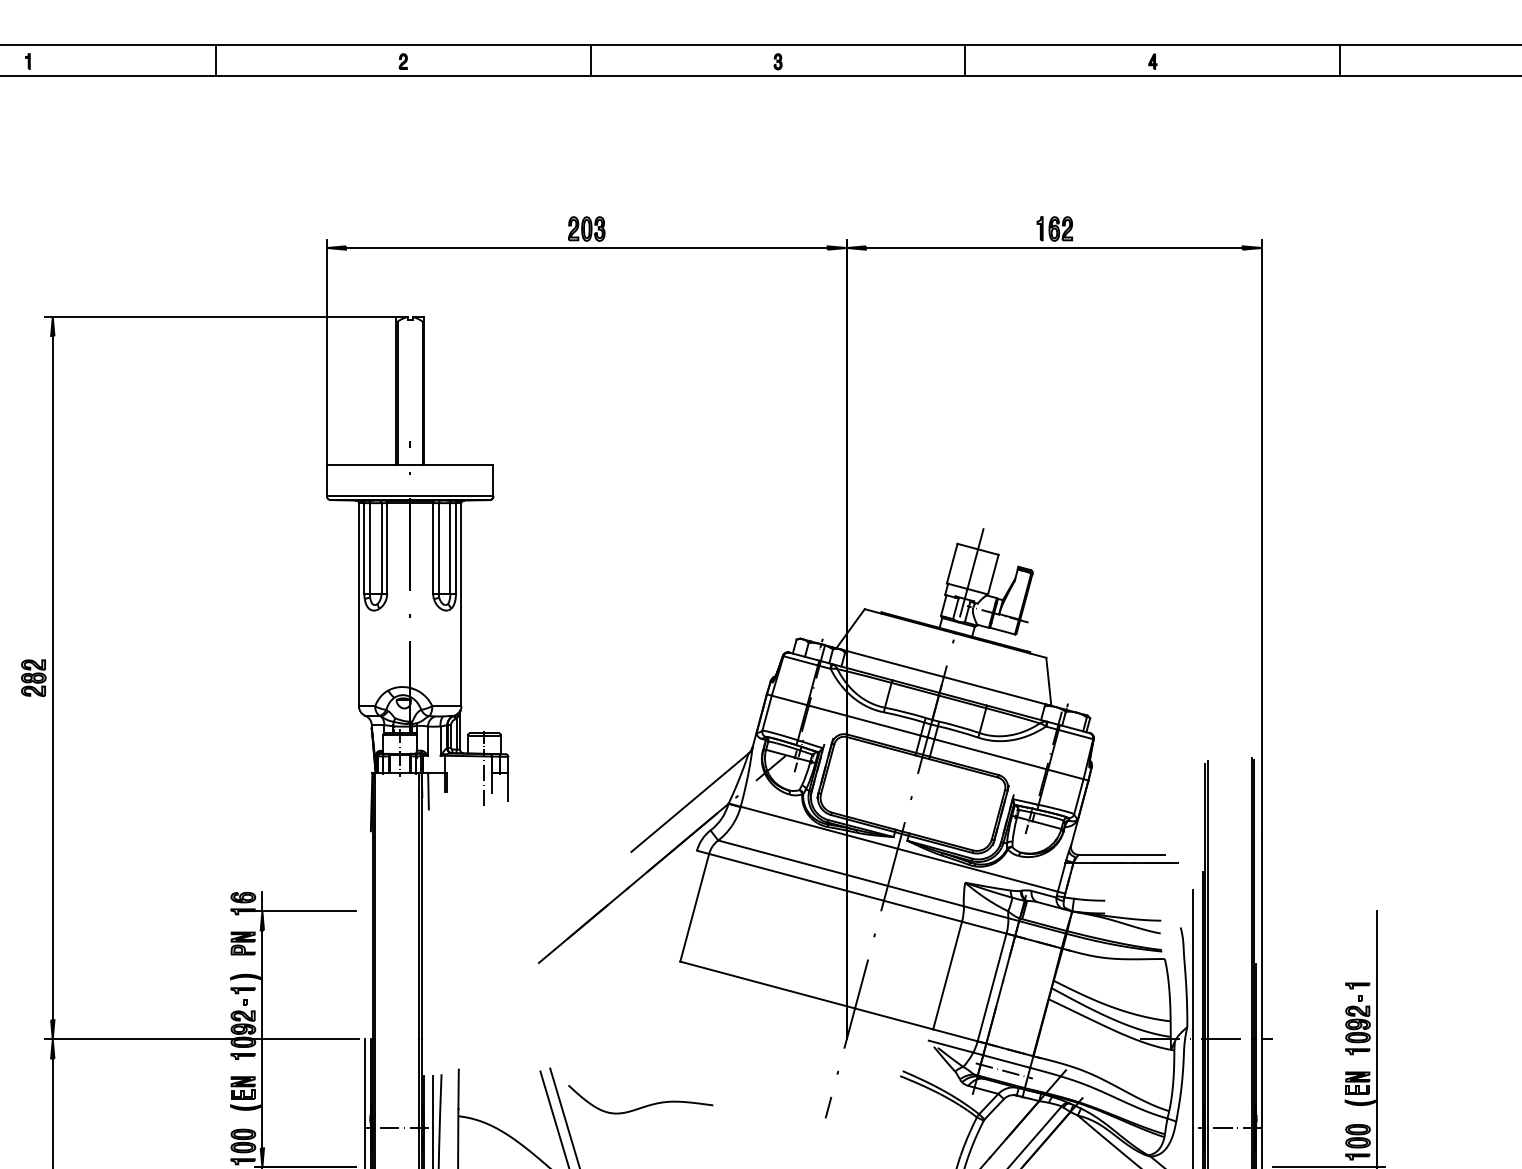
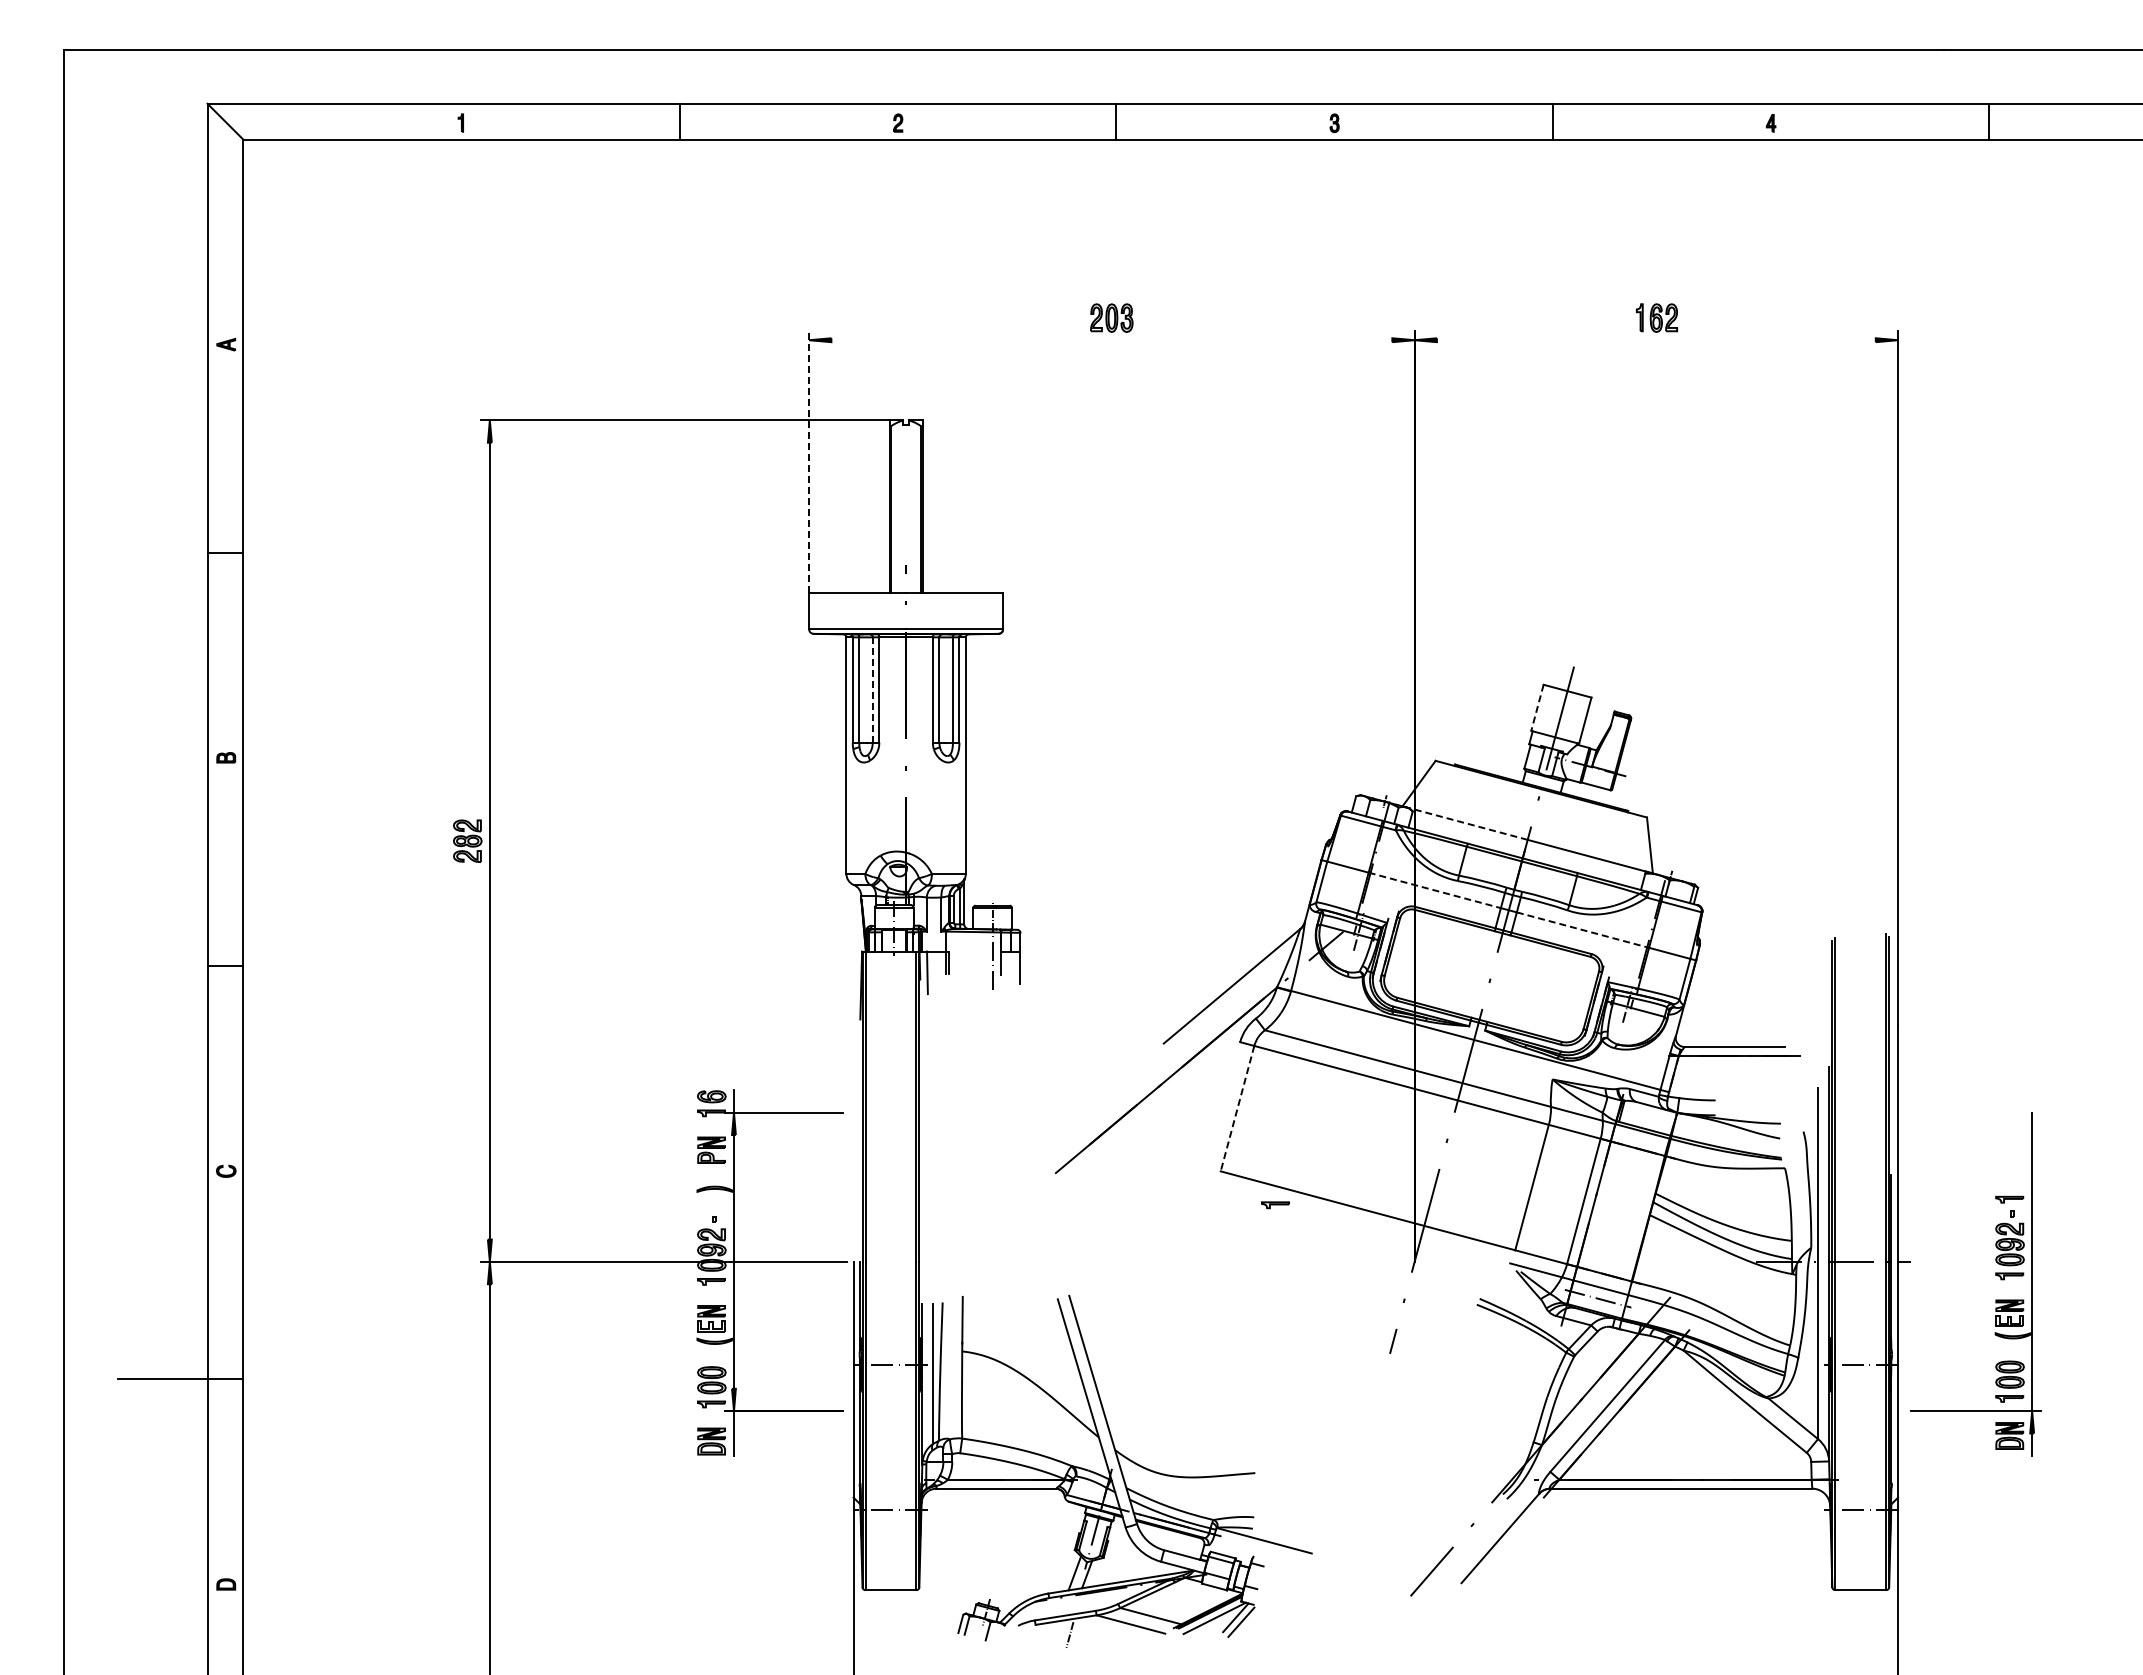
line: (586, 248) -> (1111, 340), removed
line: (1053, 248) -> (1655, 340), removed
line: (327, 352) -> (809, 461), solid -> dashed
line: (381, 548) -> (872, 690), solid -> dashed
line: (952, 563) -> (1537, 707), solid -> dashed
line: (890, 662) -> (1465, 823), solid -> dashed
line: (864, 720) -> (1435, 890), solid -> dashed
line: (991, 754) -> (1583, 930), solid -> dashed
line: (694, 907) -> (1237, 1108), solid -> dashed
part: (243, 990) -> (1275, 1205), moved
curve: (644, 1105) -> (1178, 1339), removed

